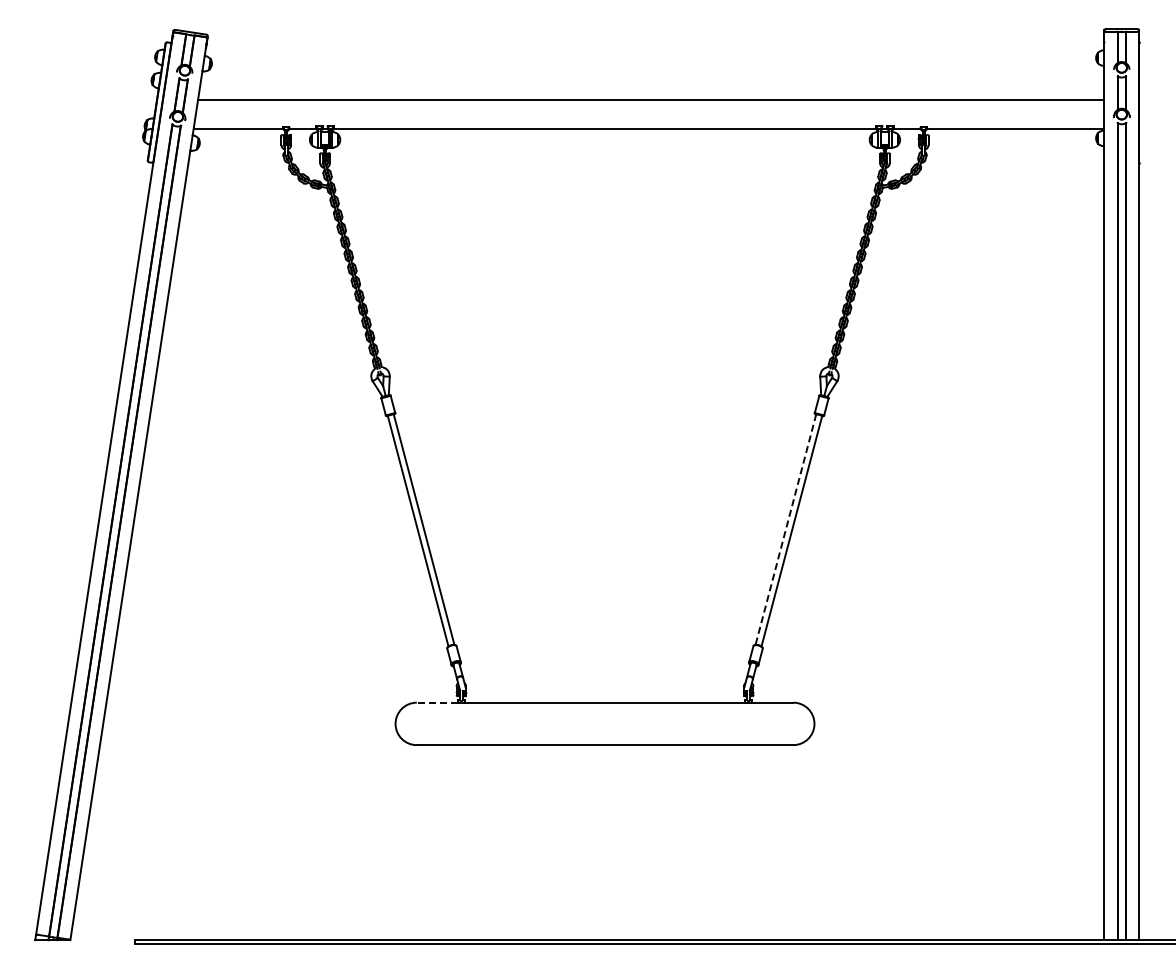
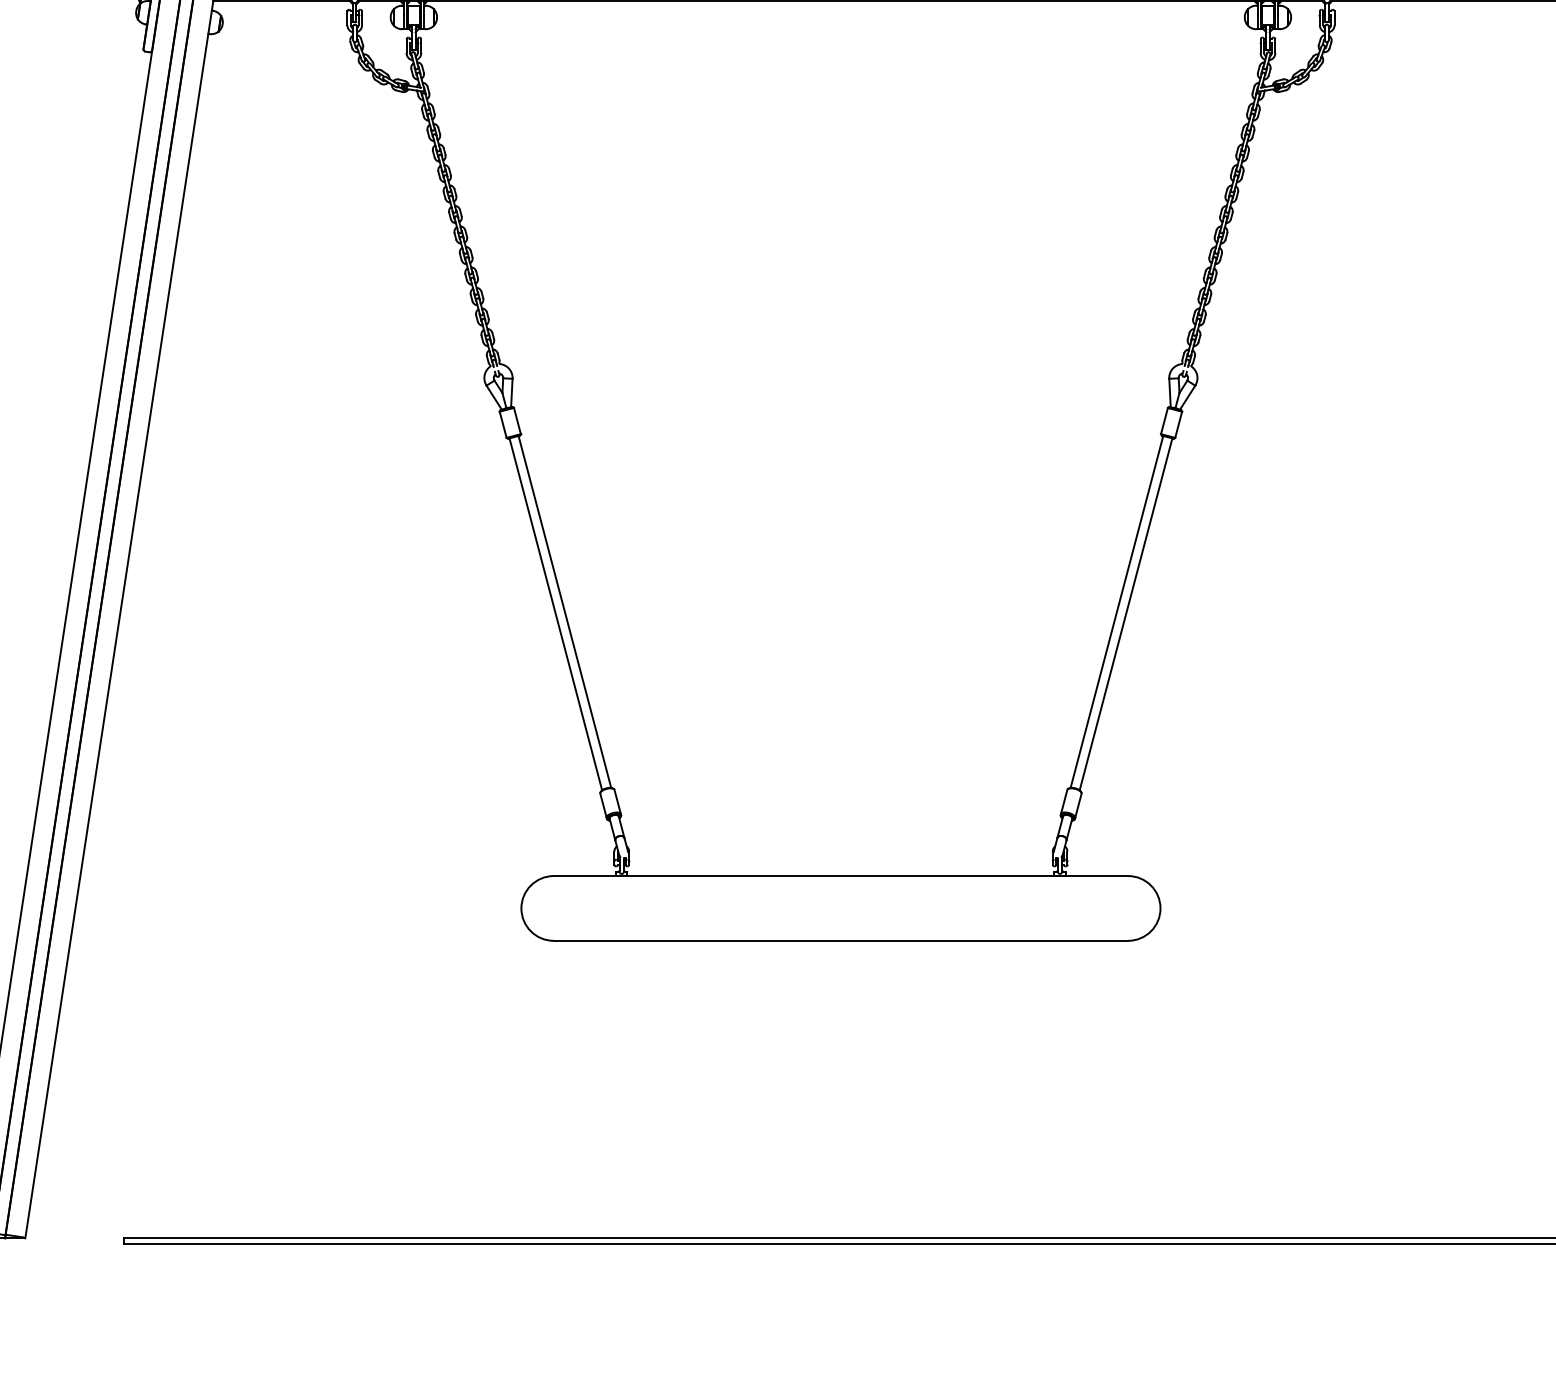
line: (785, 530) -> (1116, 613), dashed -> solid
line: (437, 702) -> (585, 875), dashed -> solid

